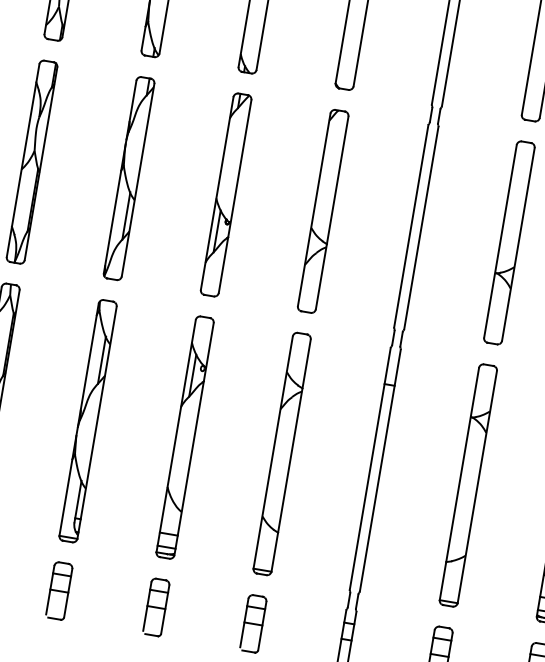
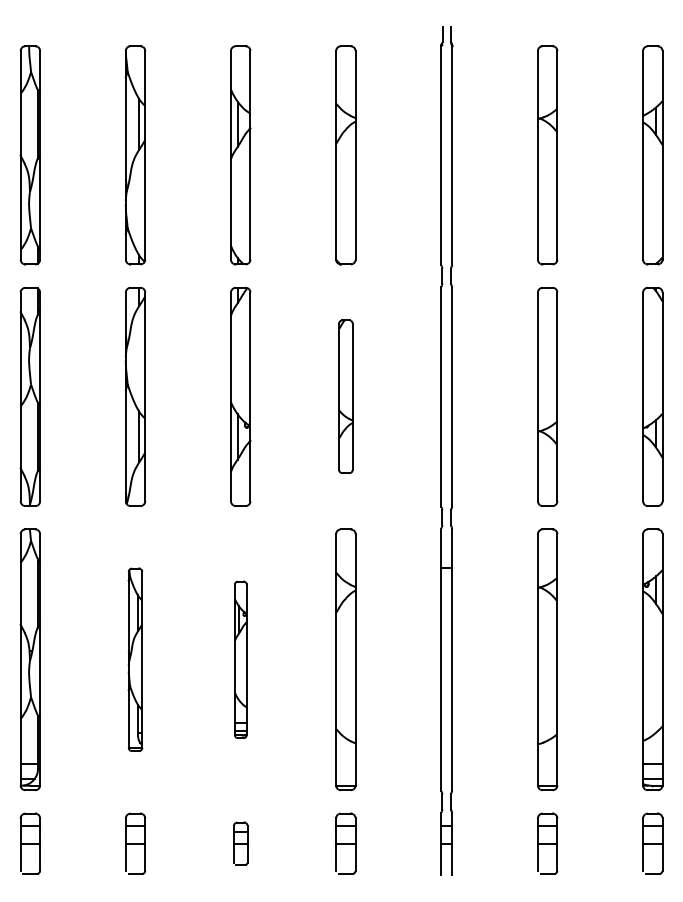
part: (322, 210) -> (345, 396), size x0.7
part: (88, 420) -> (135, 659), size x0.7
part: (184, 437) -> (240, 659), size x0.6
part: (156, 607) -> (240, 843), size x0.7

